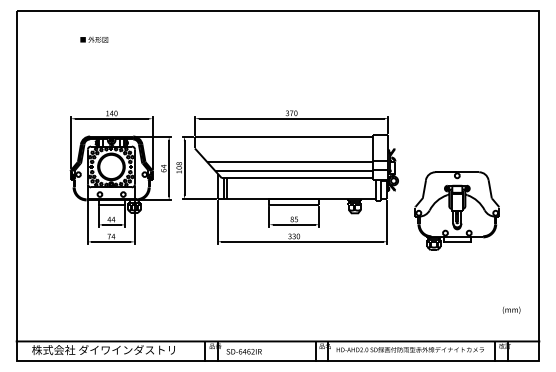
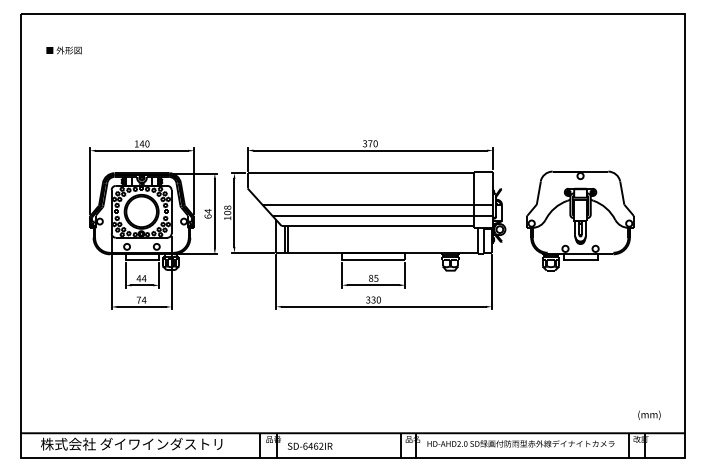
text: (94, 39) -> (64, 50), moved
part: (456, 210) -> (579, 220), moved
text: (511, 309) -> (649, 414), moved

